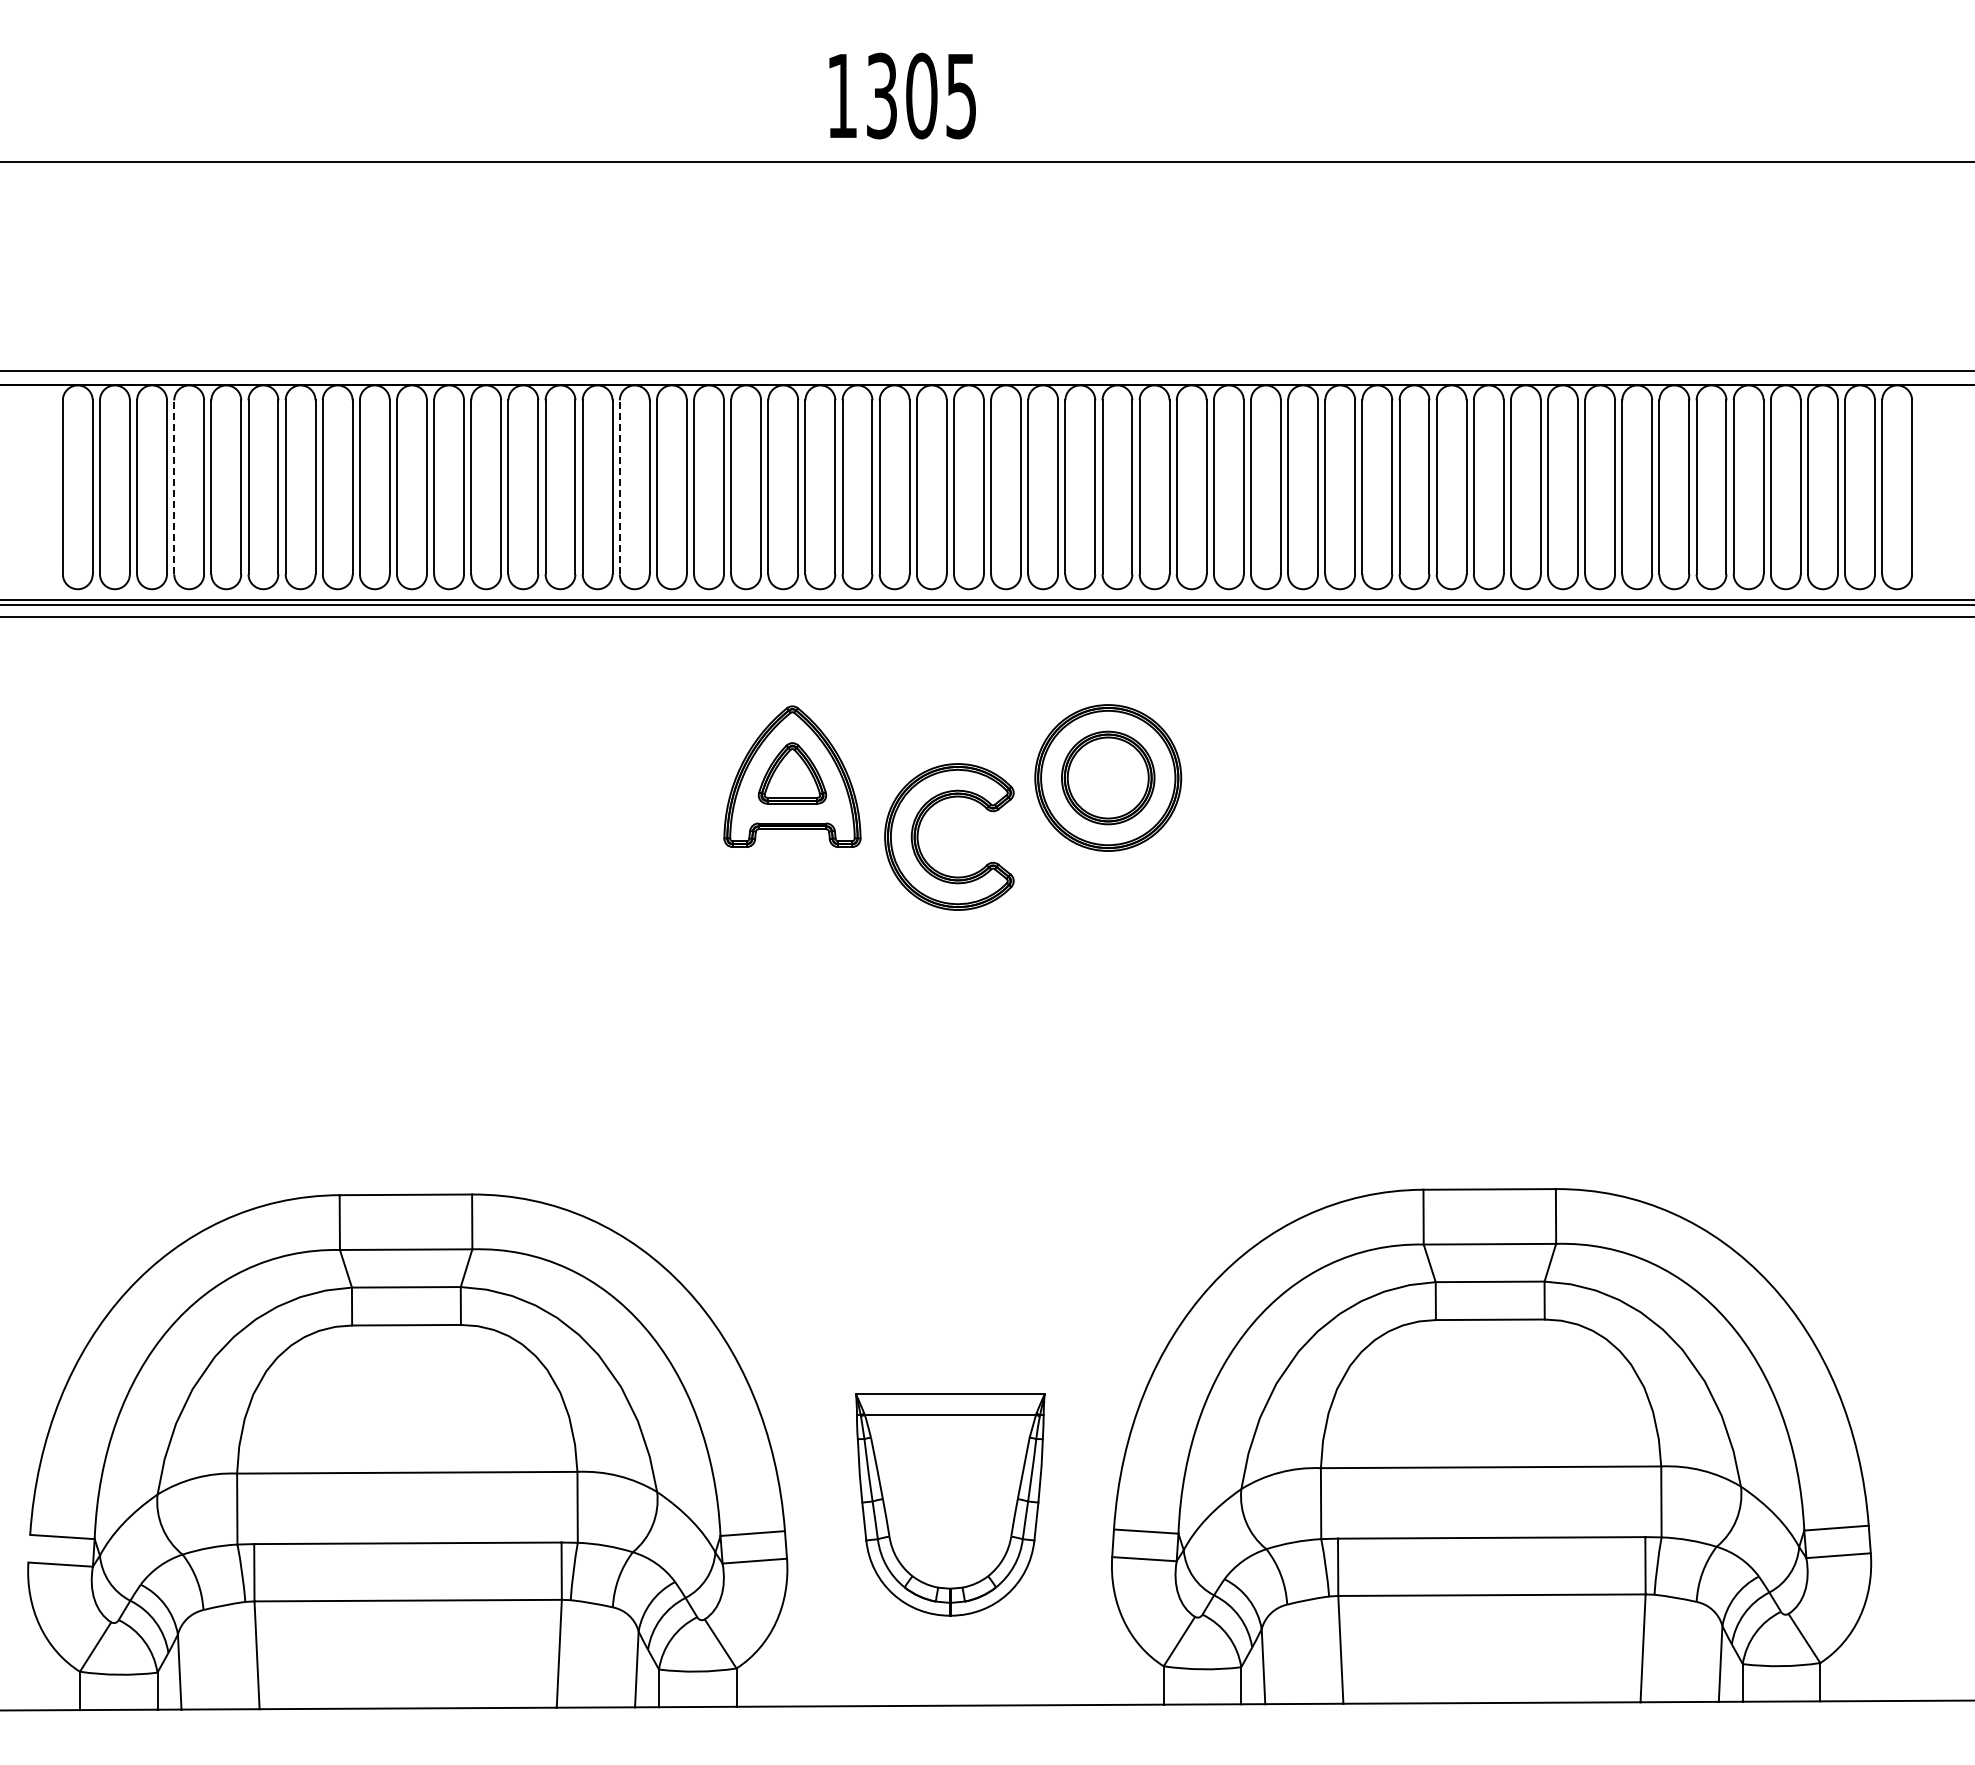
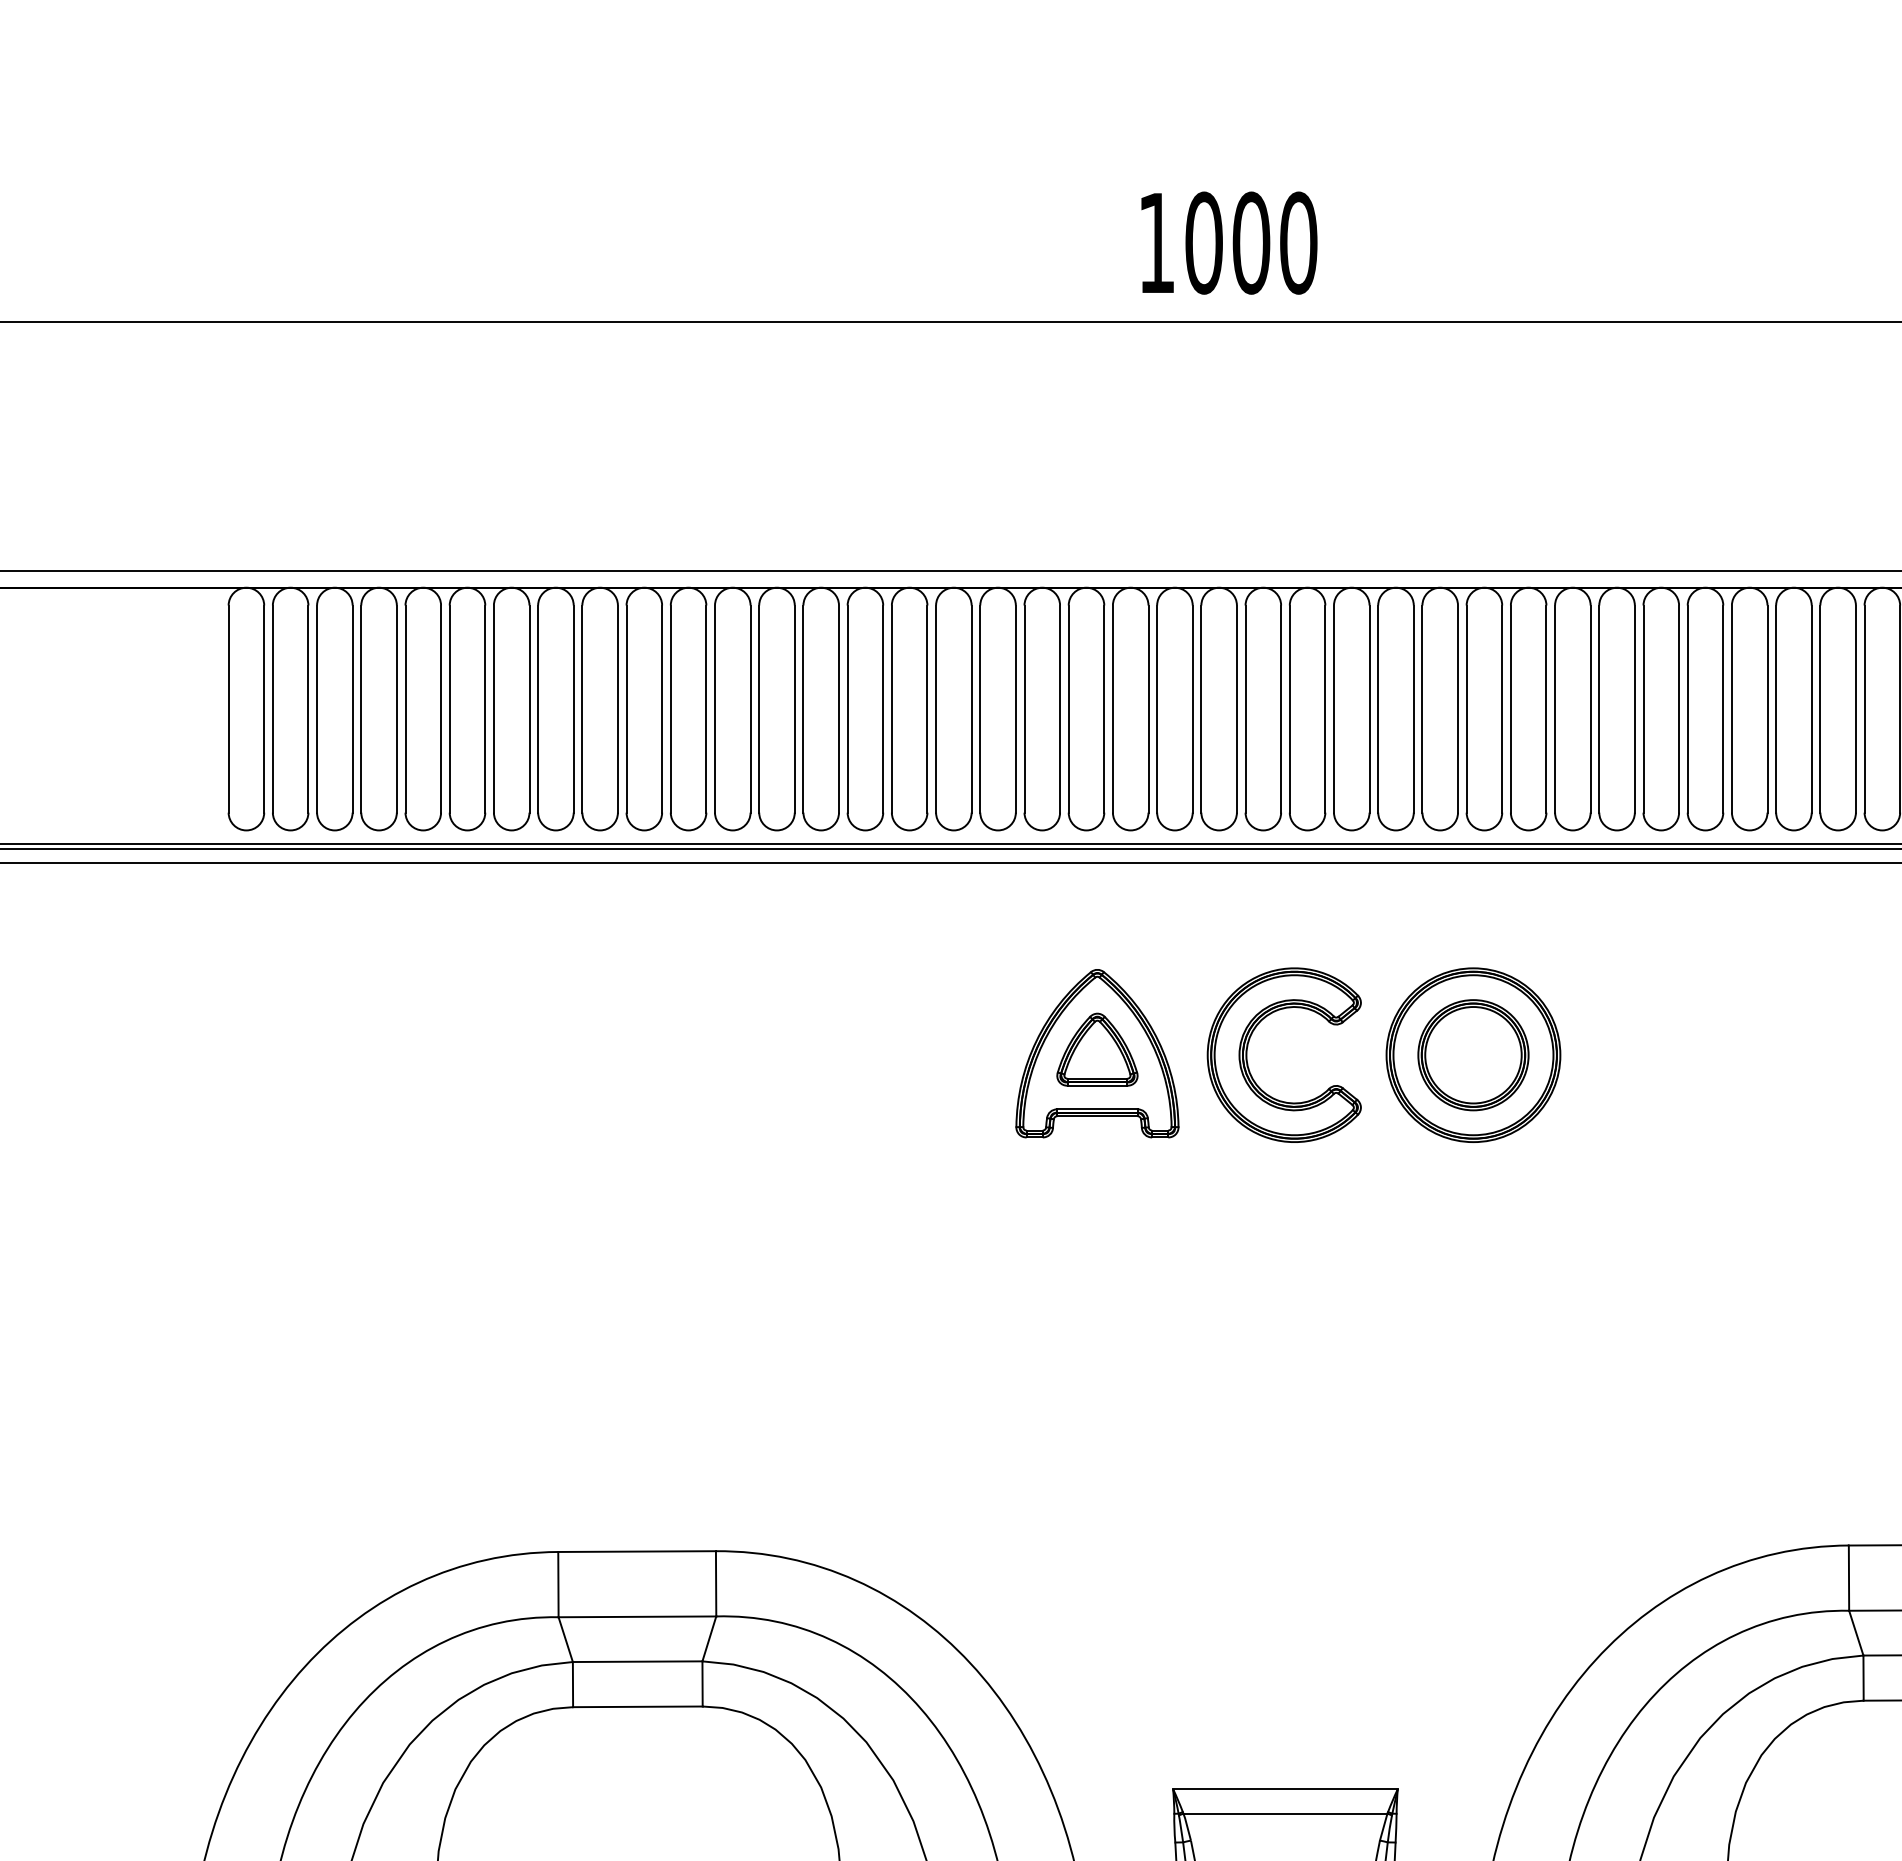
text: (921, 95) -> (1251, 242), 1305 -> 1000
line: (174, 487) -> (361, 709), dashed -> solid
line: (619, 487) -> (891, 709), dashed -> solid
part: (919, 830) -> (1248, 1047), moved

